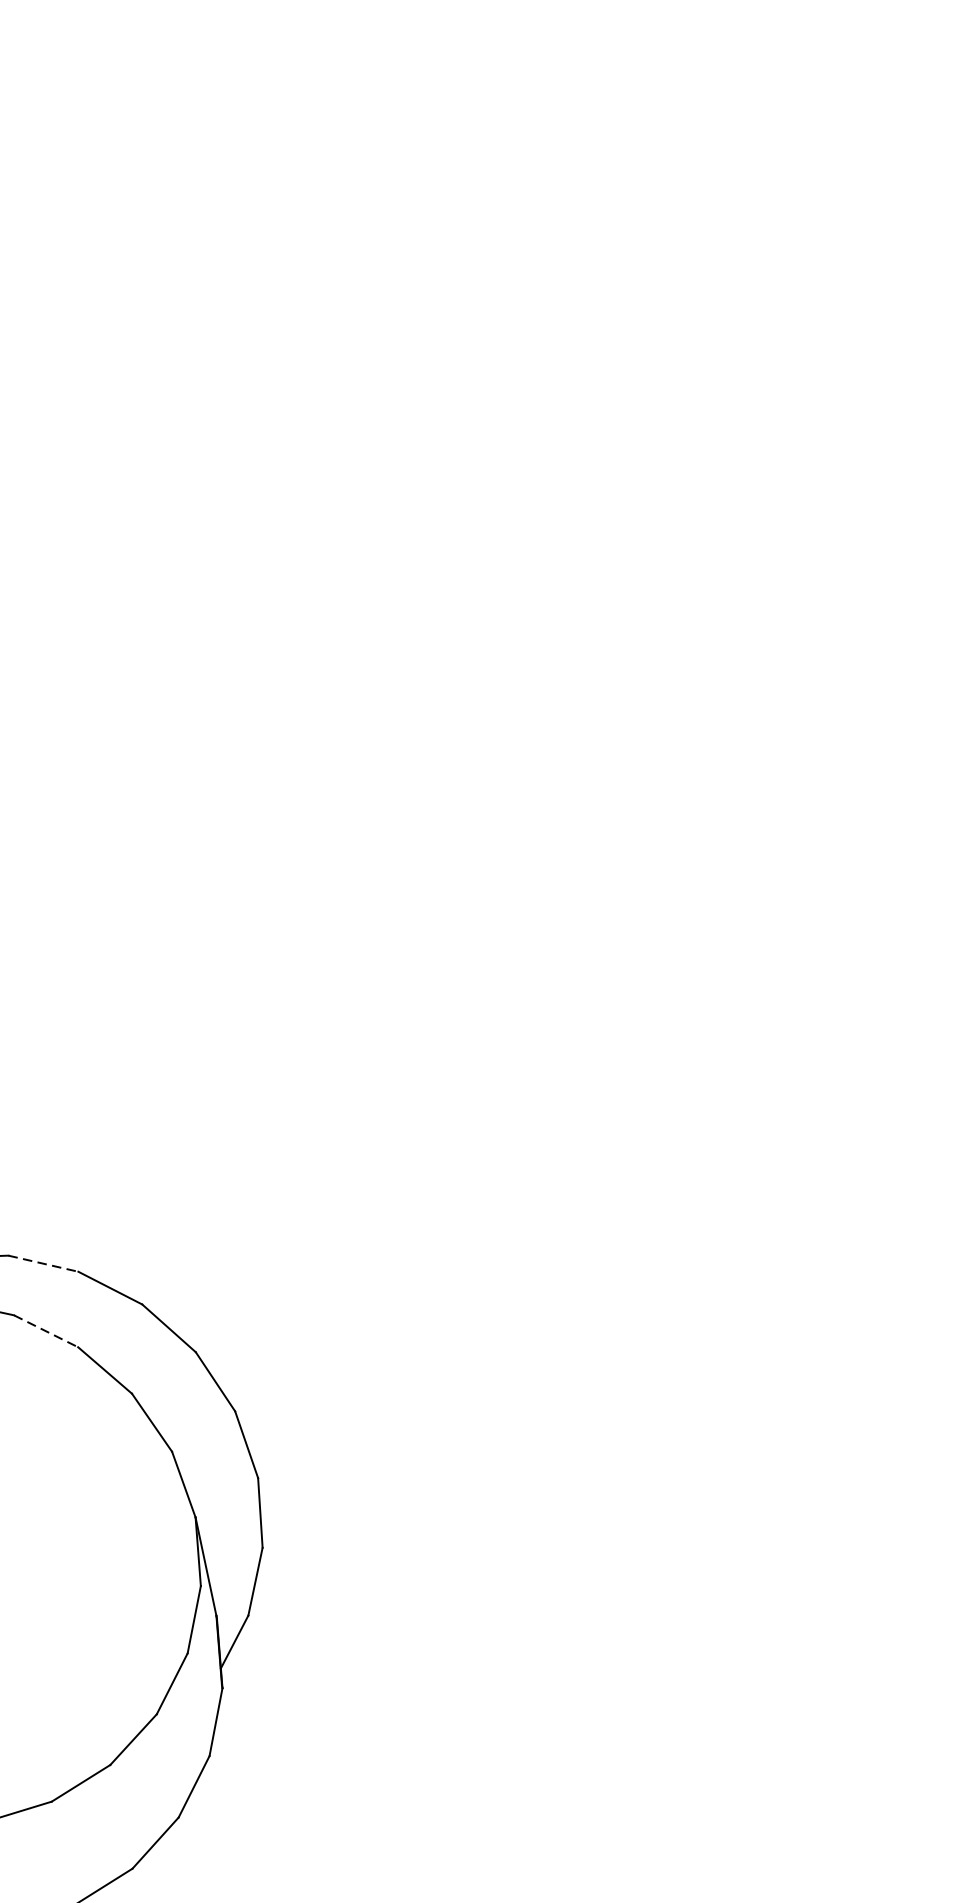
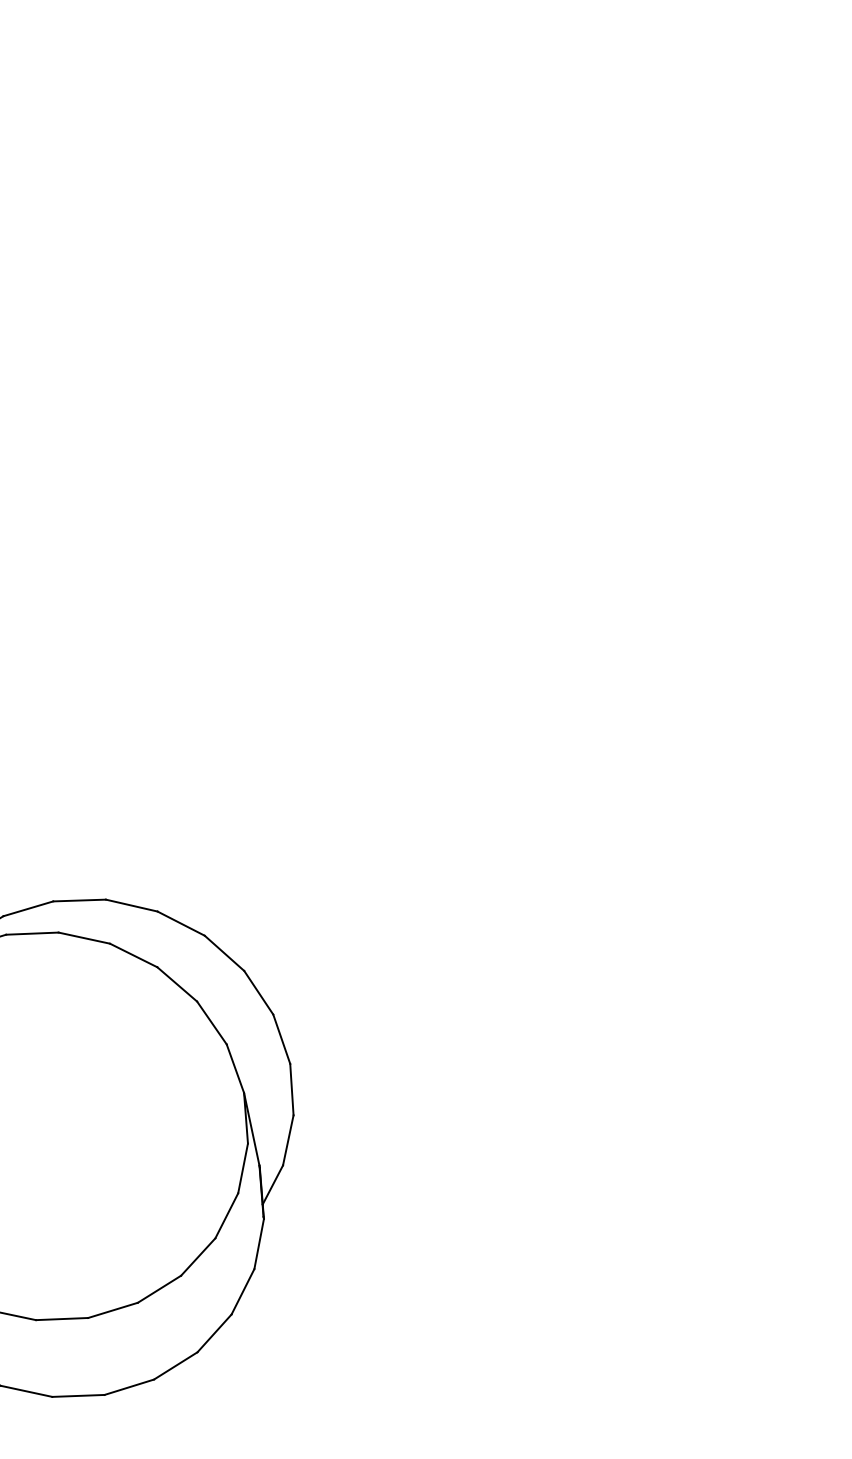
line: (44, 1263) -> (132, 905), dashed -> solid
line: (47, 1331) -> (134, 955), dashed -> solid

